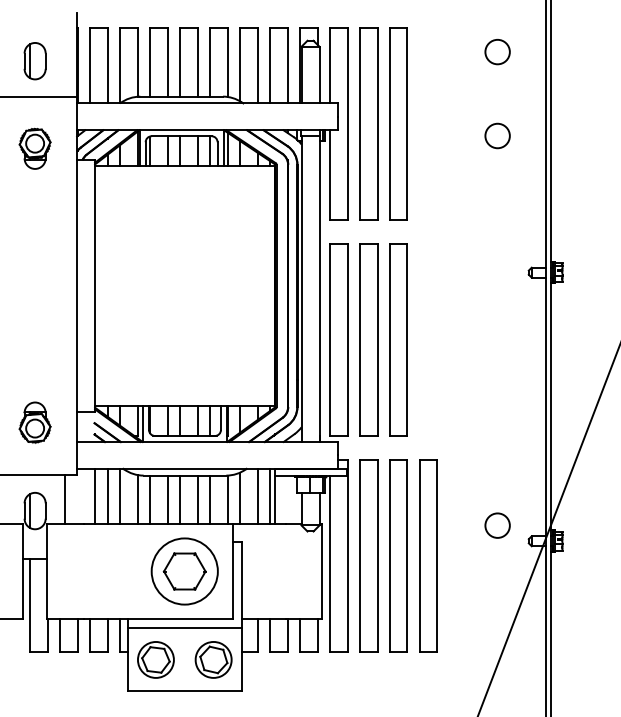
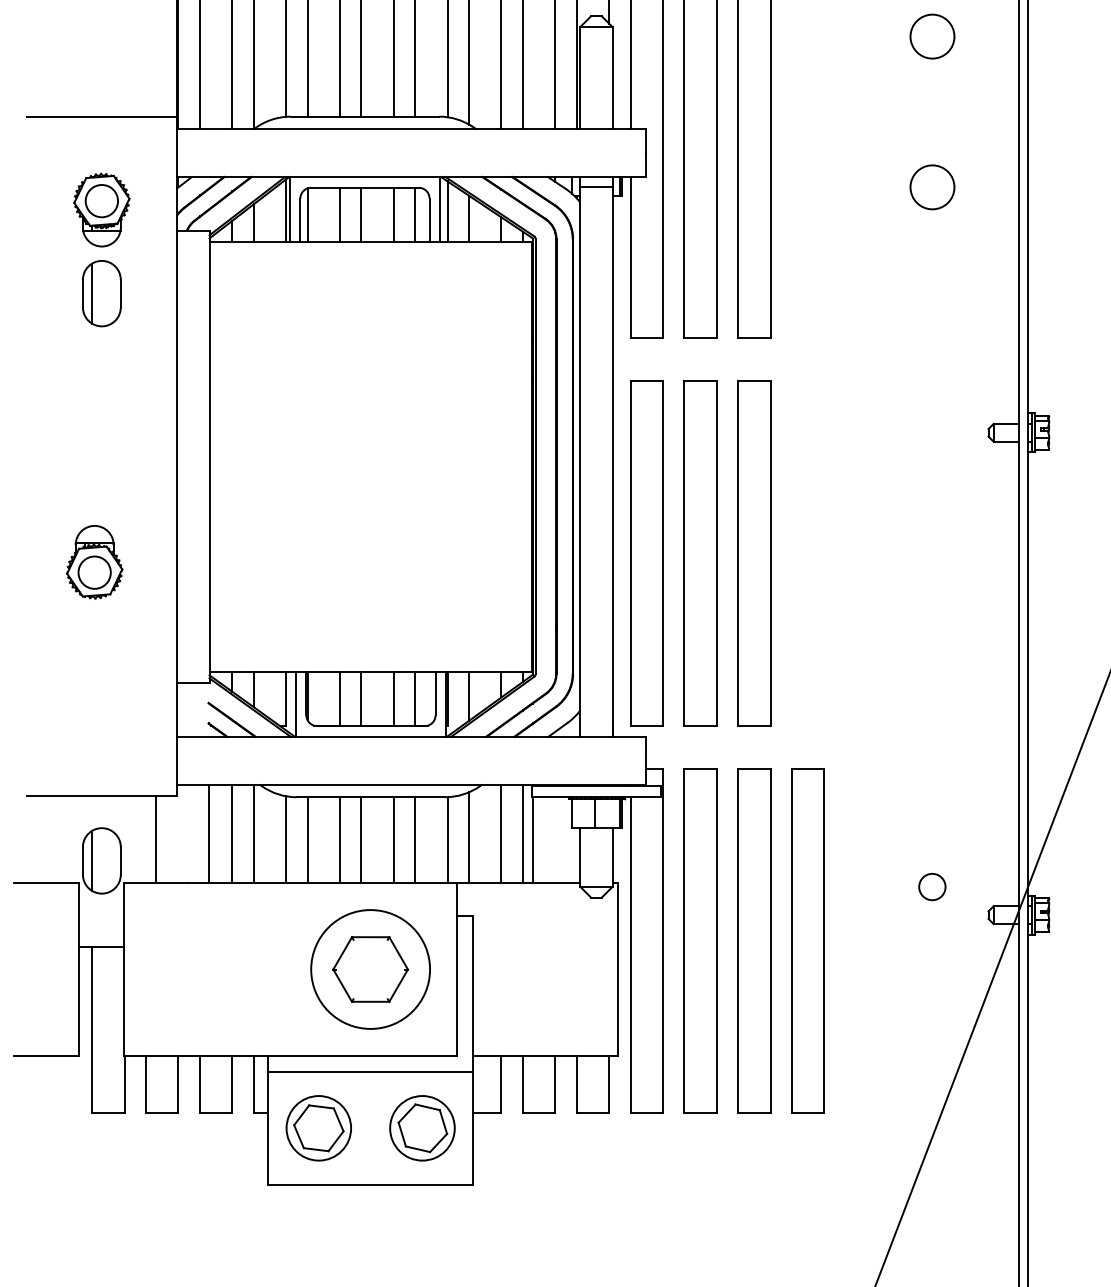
part: (34, 61) -> (100, 294), moved
part: (34, 422) -> (93, 561), moved
circle: (497, 525) -> (932, 886), size x0.6

